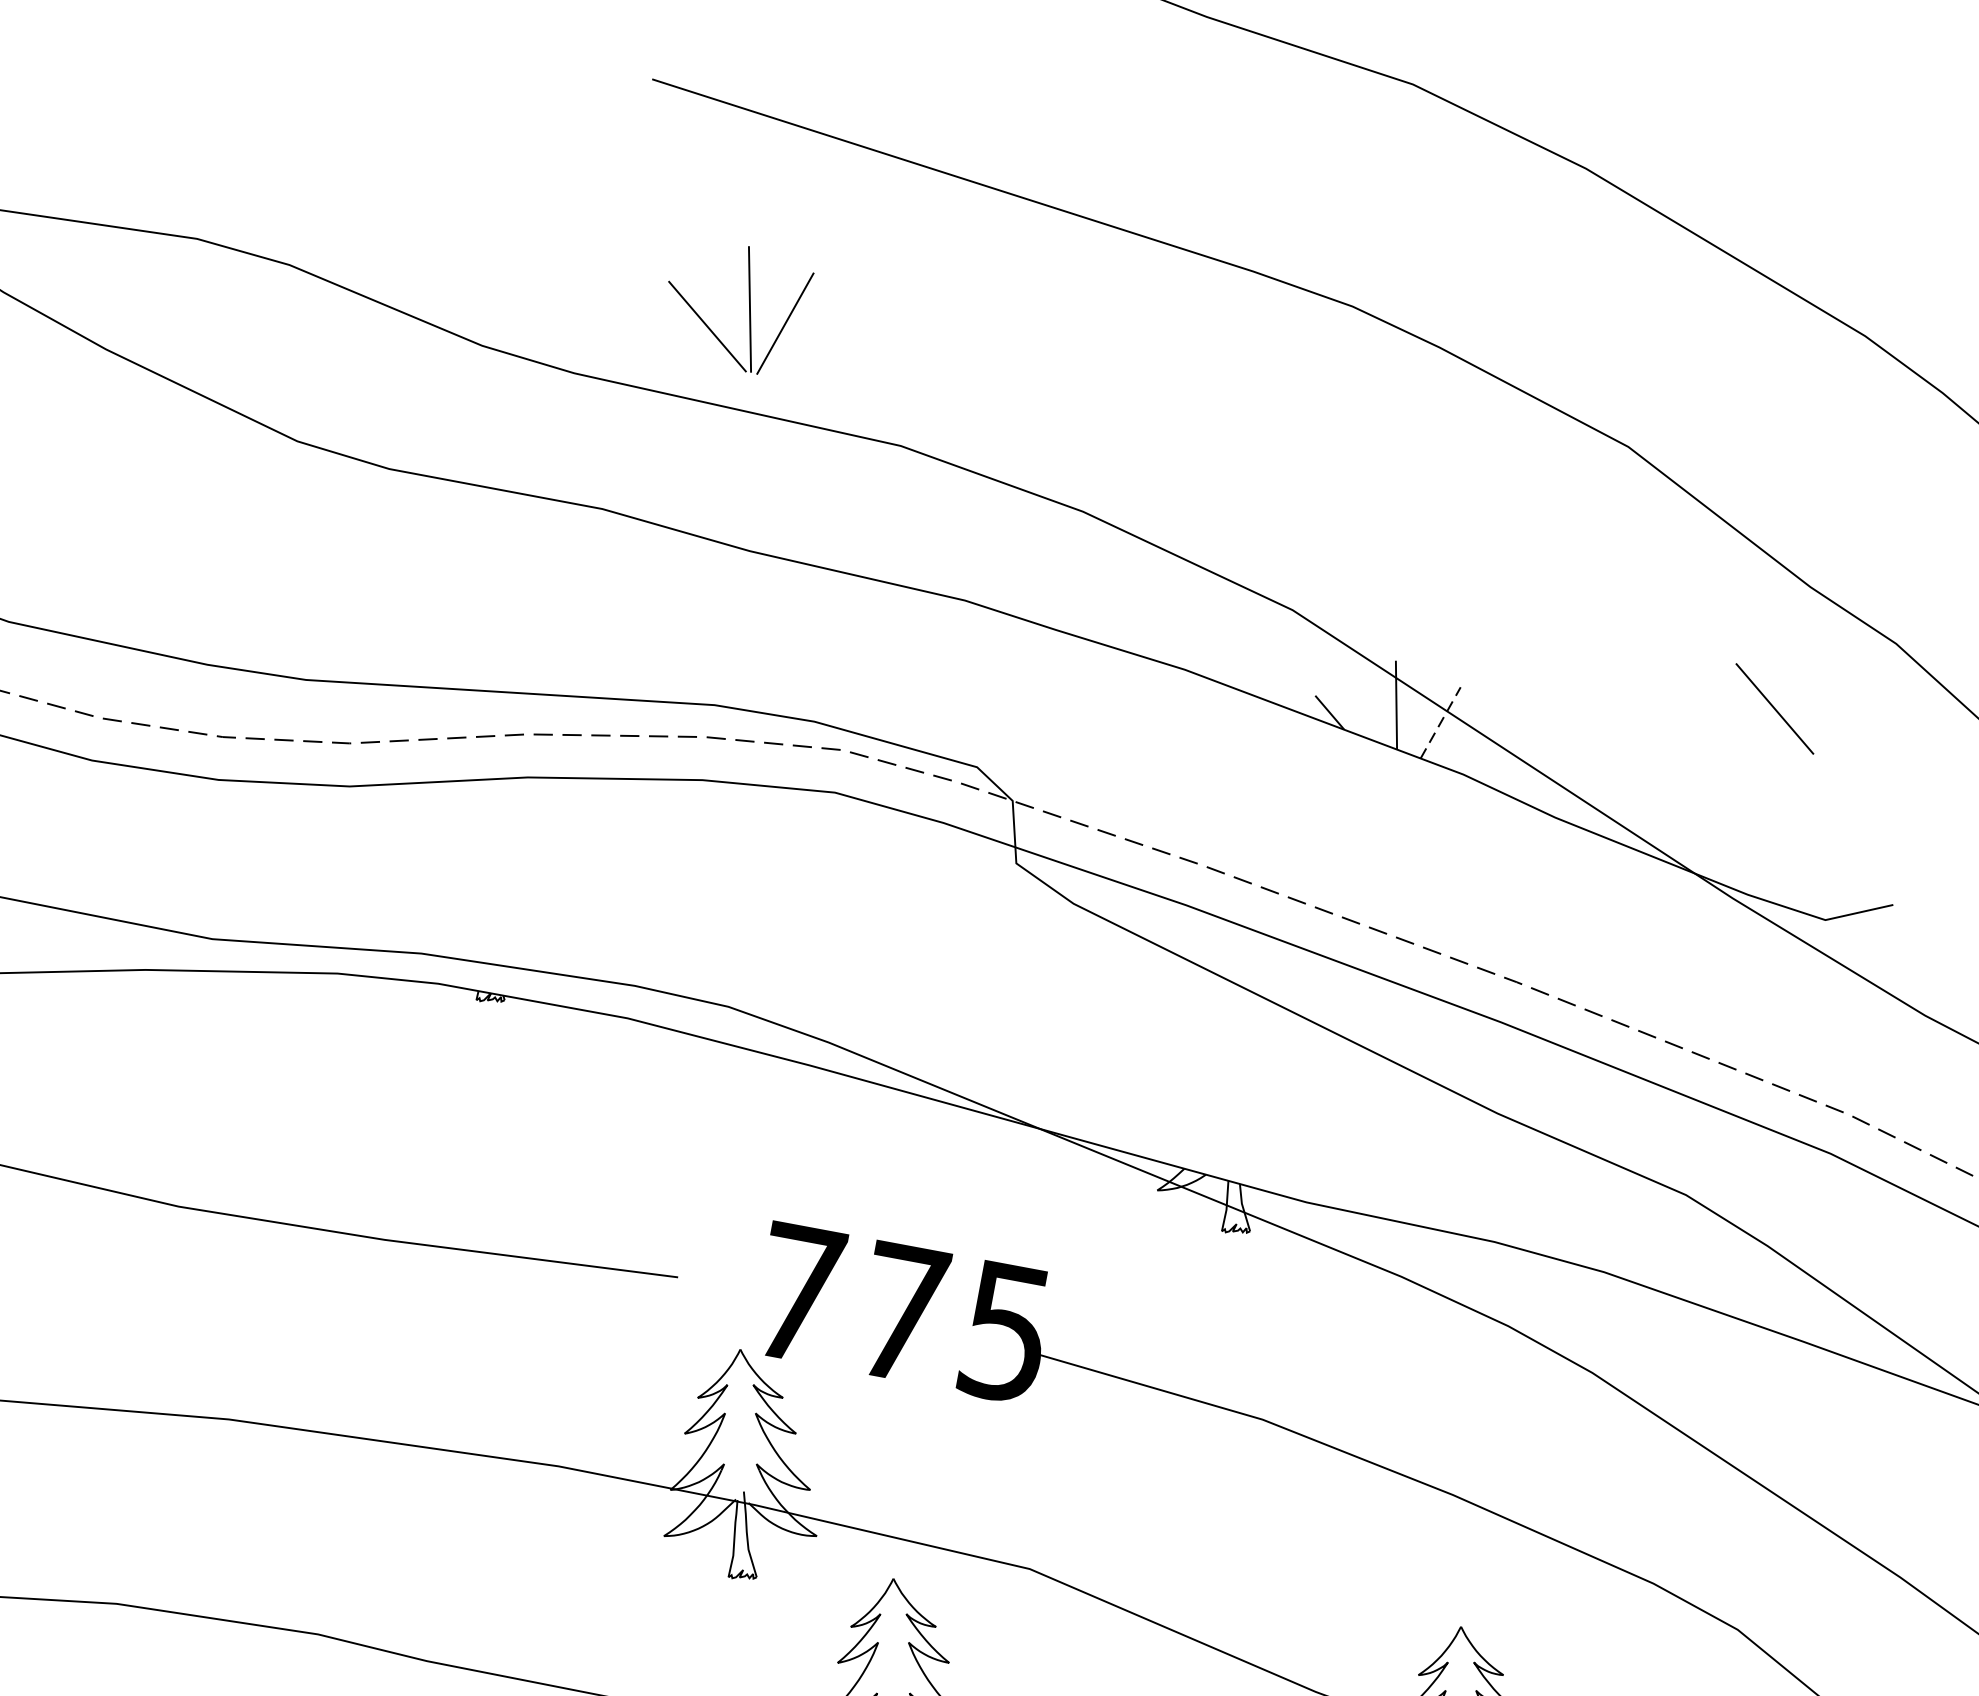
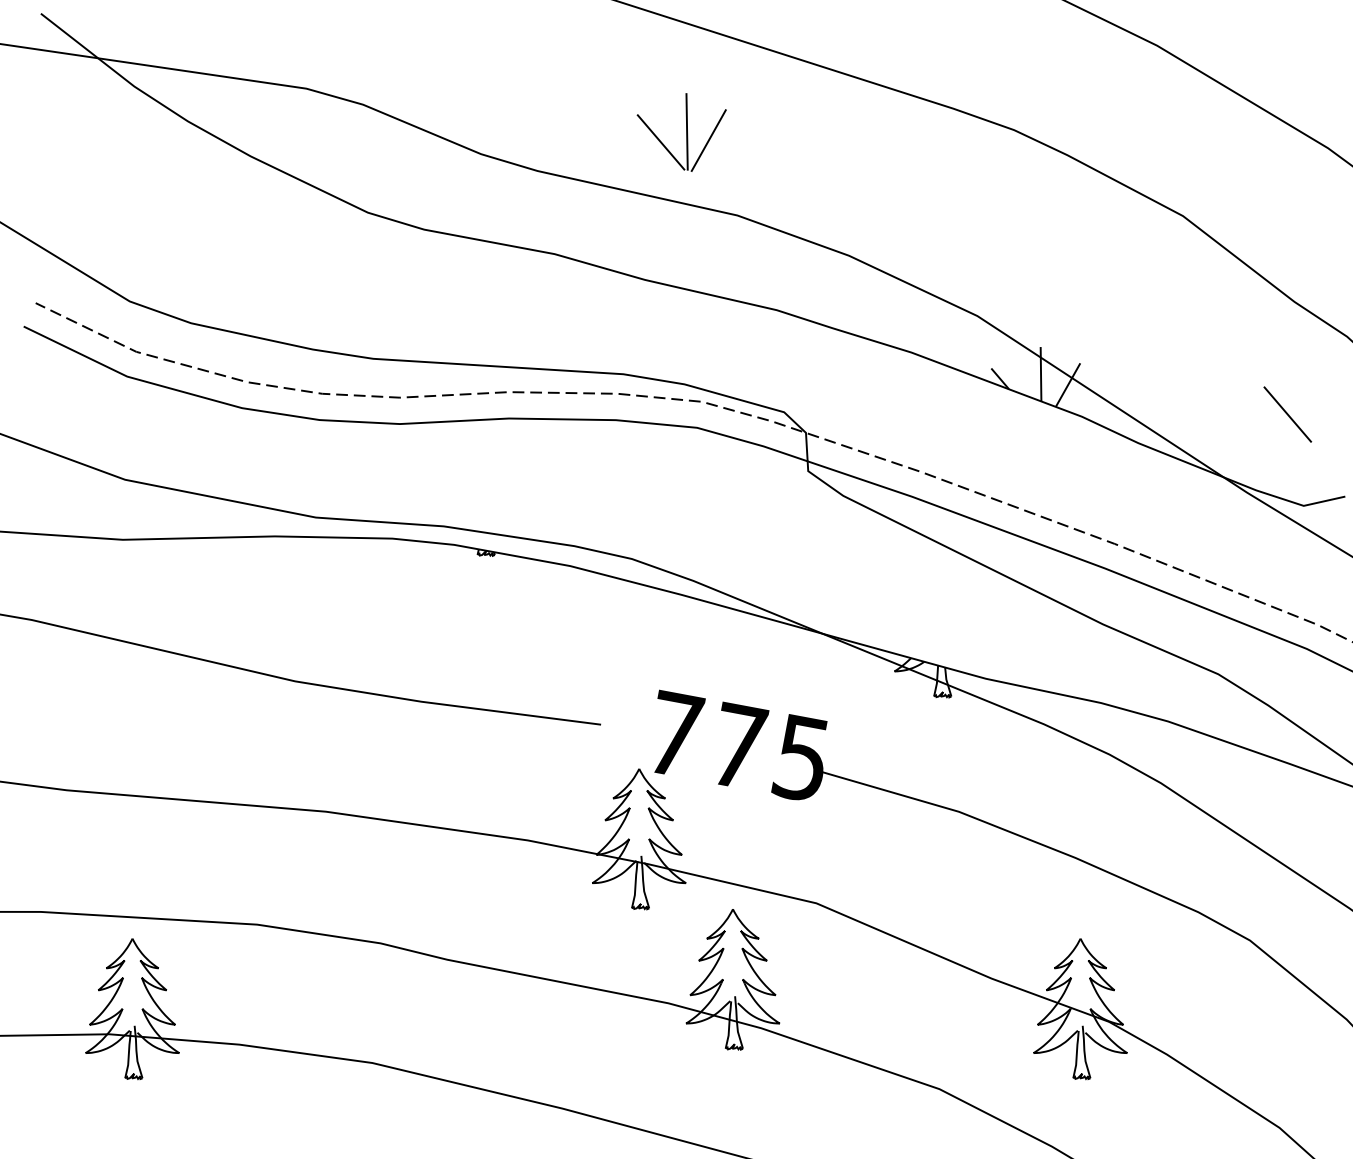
part: (740, 310) -> (681, 132), moved
line: (1774, 708) -> (1287, 414), moved
line: (1441, 723) -> (1068, 385), dashed -> solid

